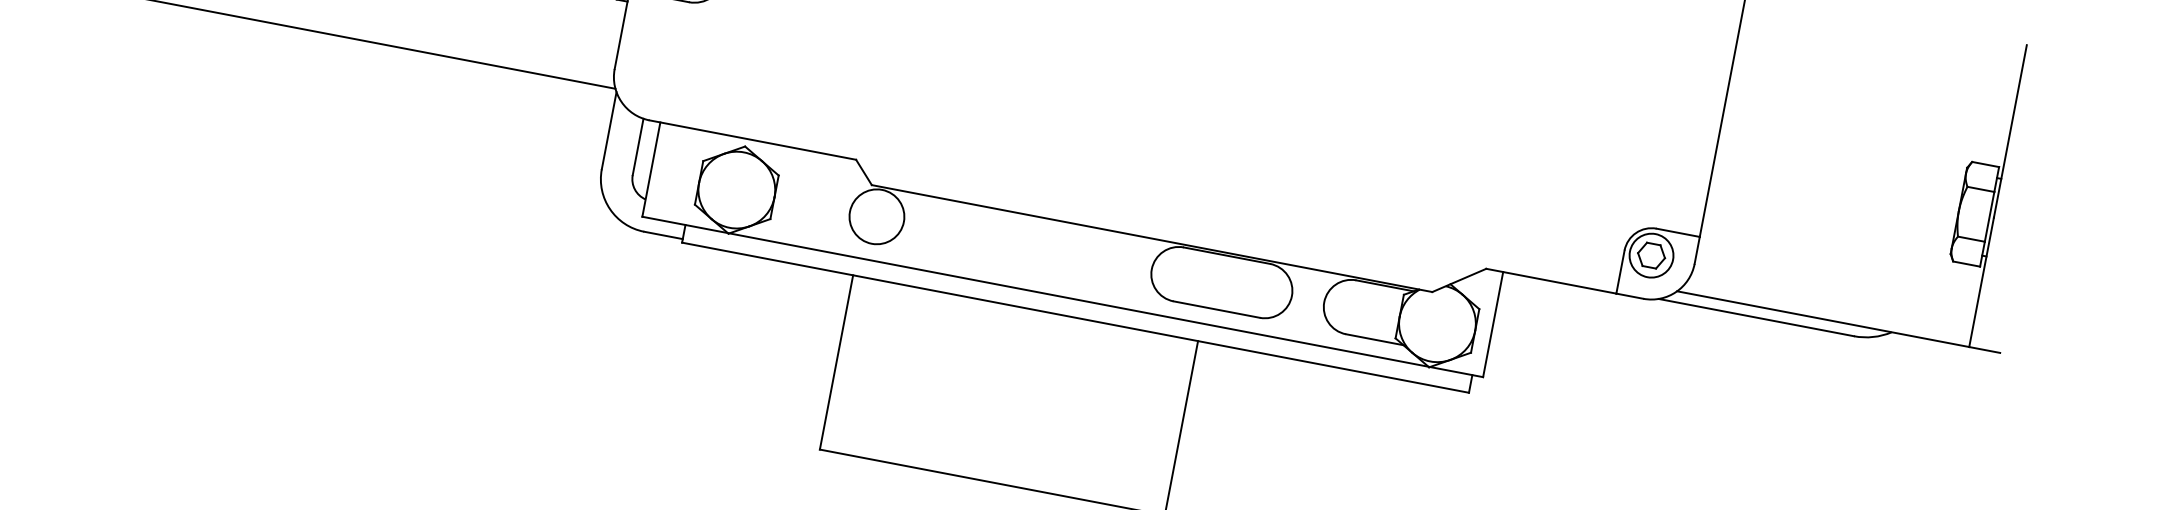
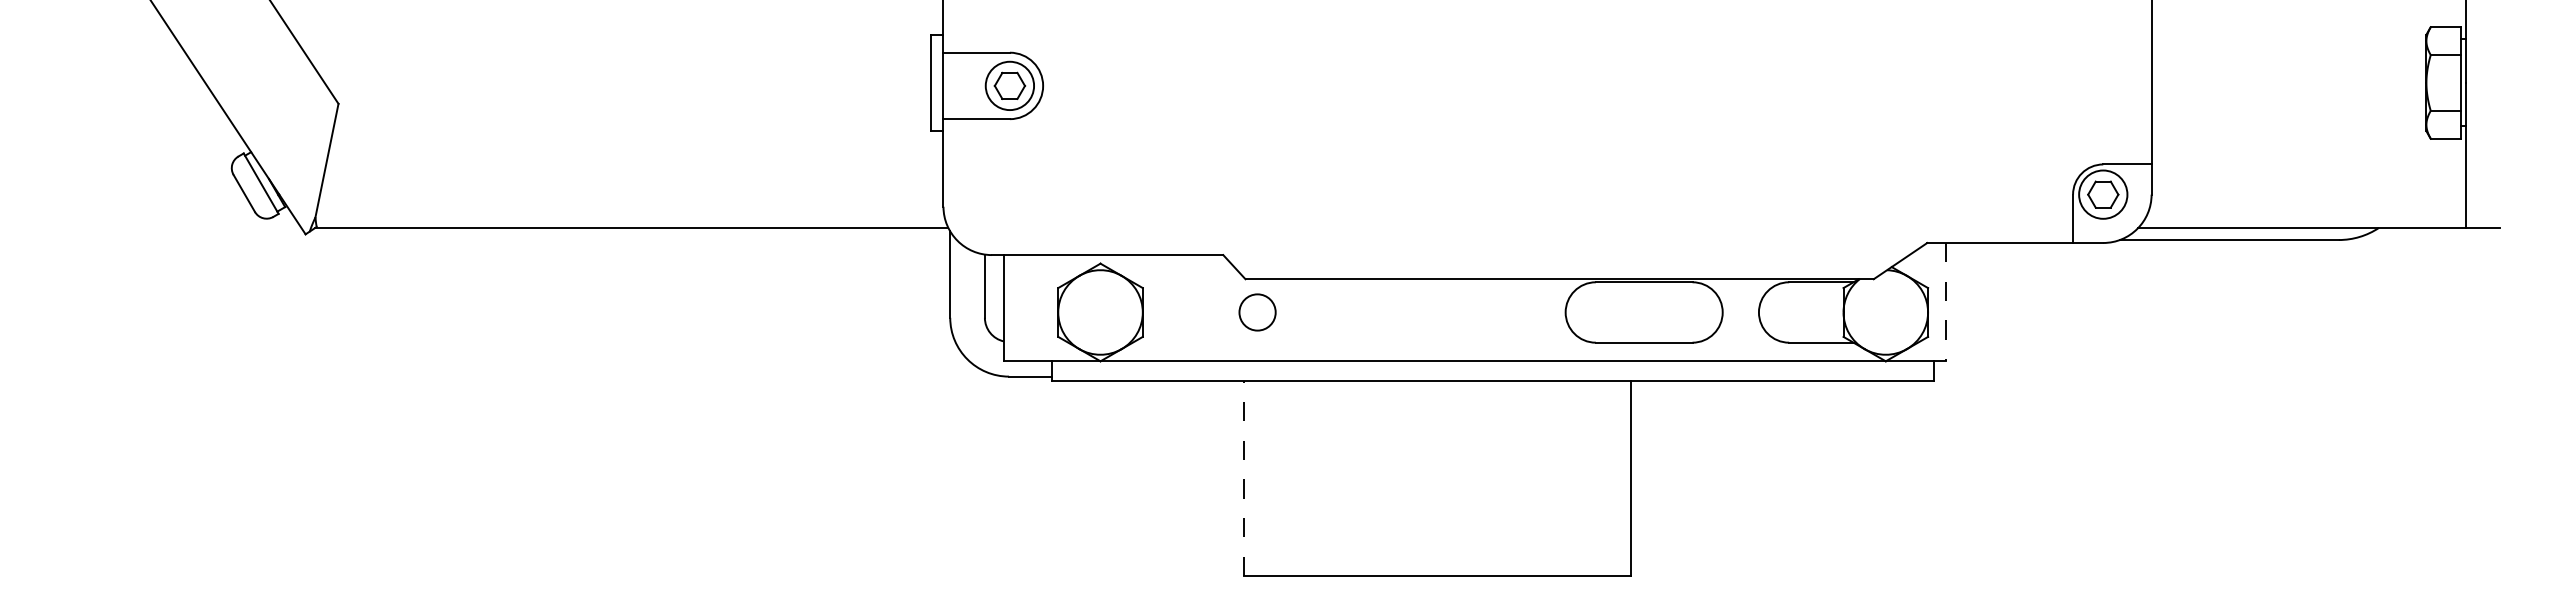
circle: (876, 216) -> (1257, 312), size x0.6
line: (1493, 324) -> (1946, 301), solid -> dashed
line: (836, 362) -> (1243, 478), solid -> dashed

